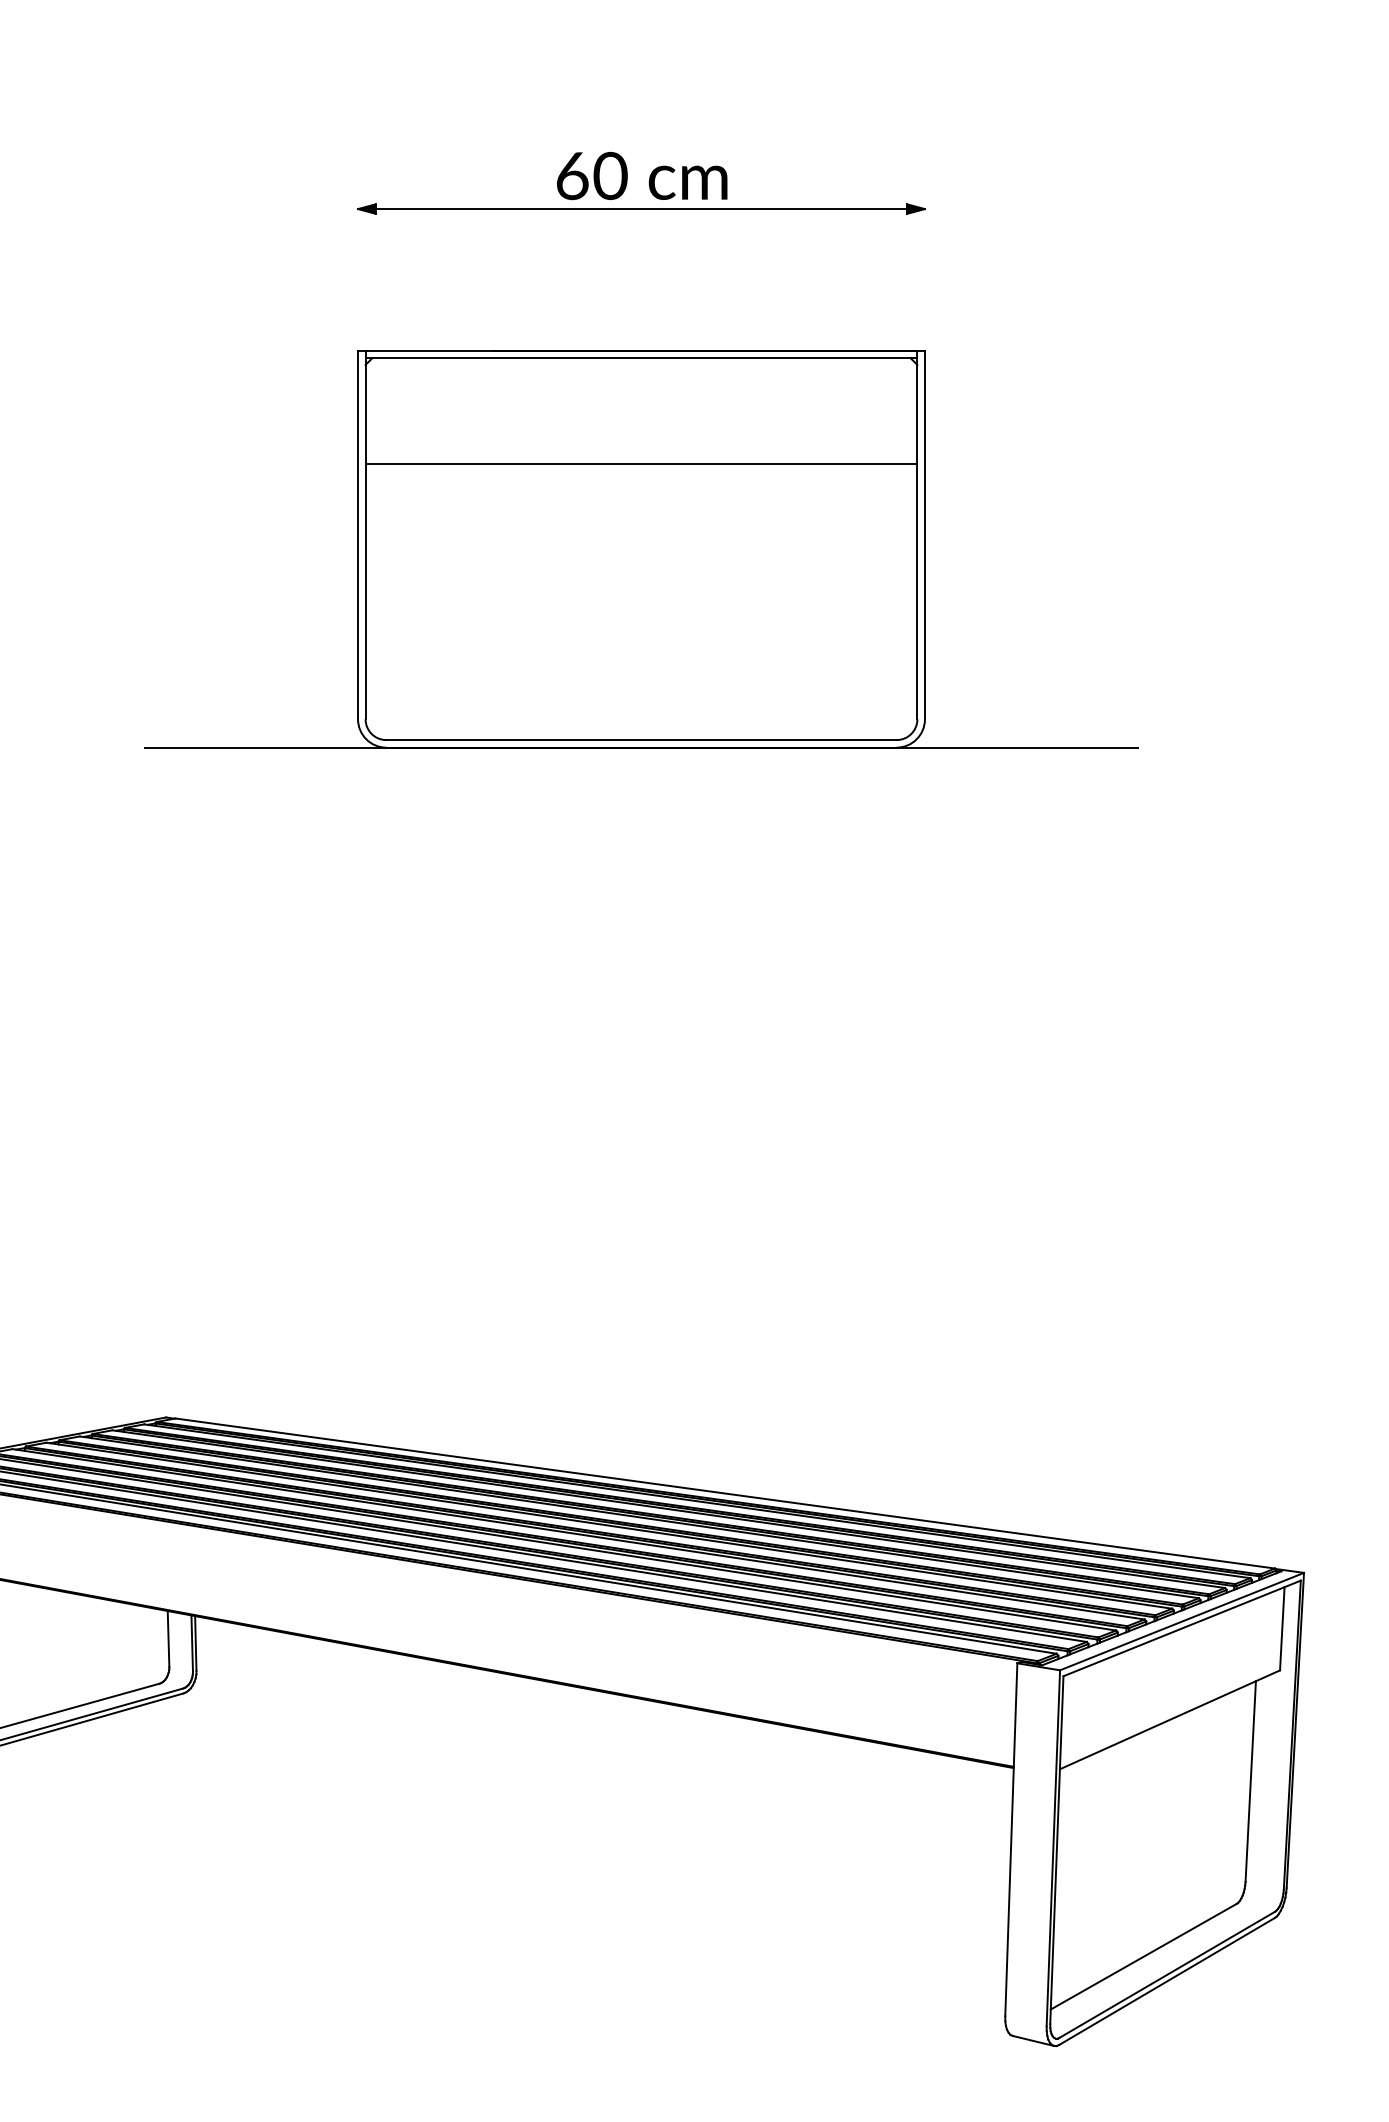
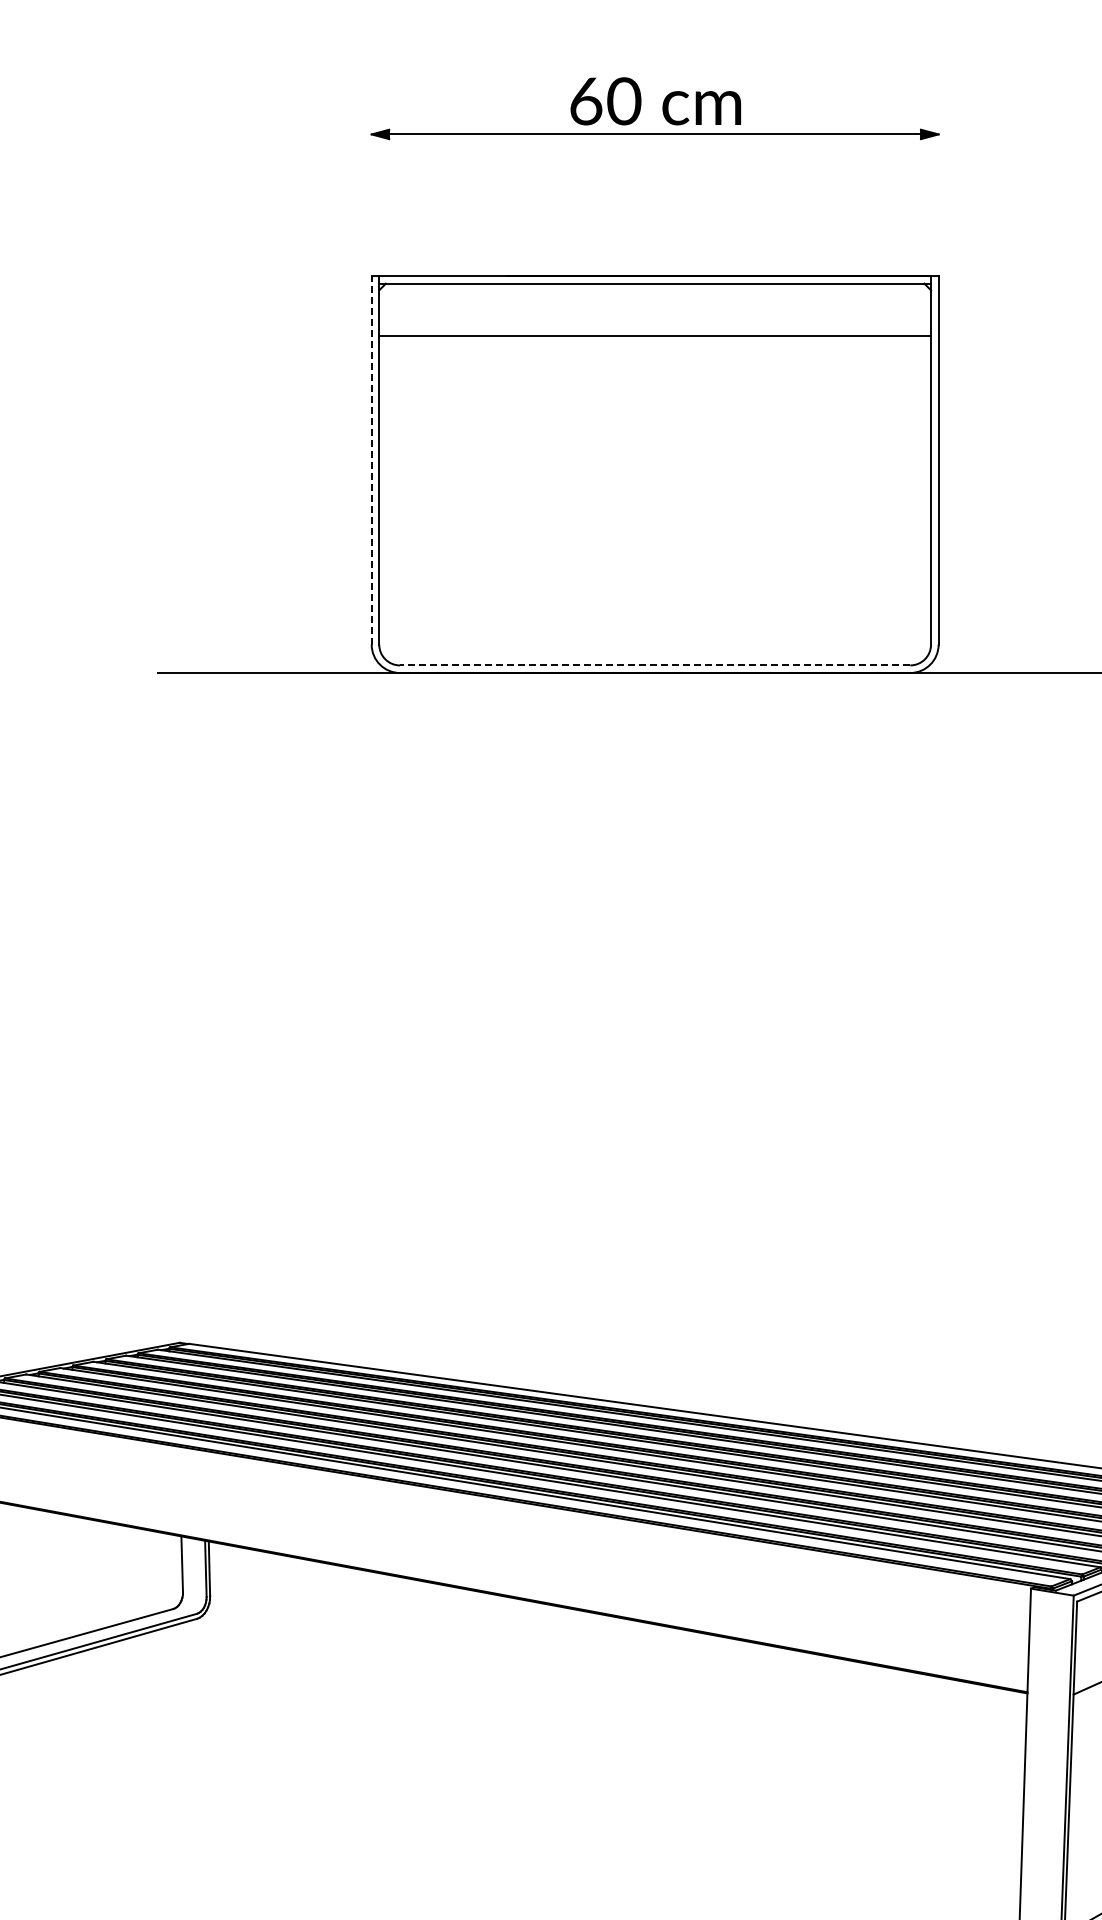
line: (641, 464) -> (655, 335), moved
line: (358, 534) -> (372, 459), solid -> dashed
line: (641, 740) -> (655, 665), solid -> dashed

